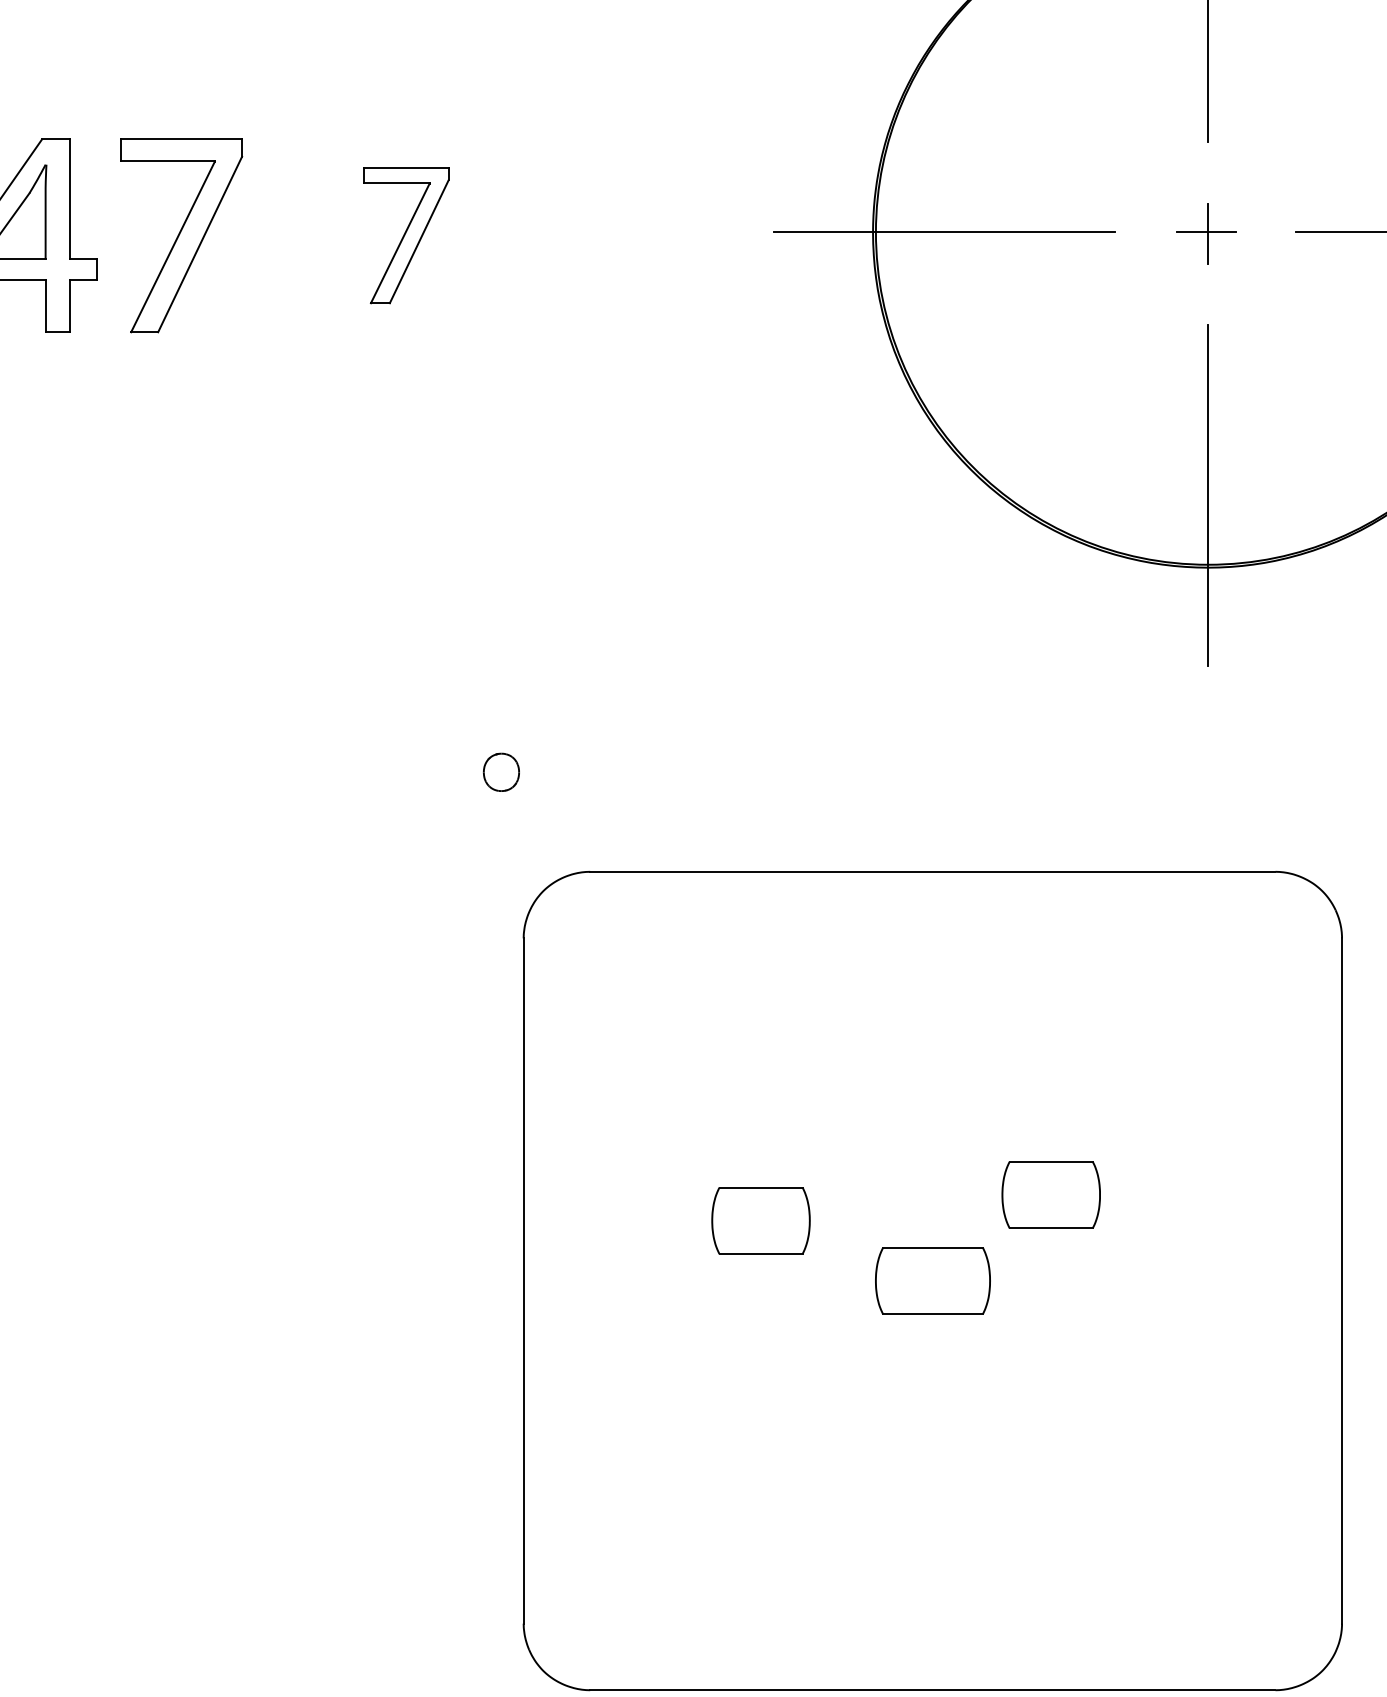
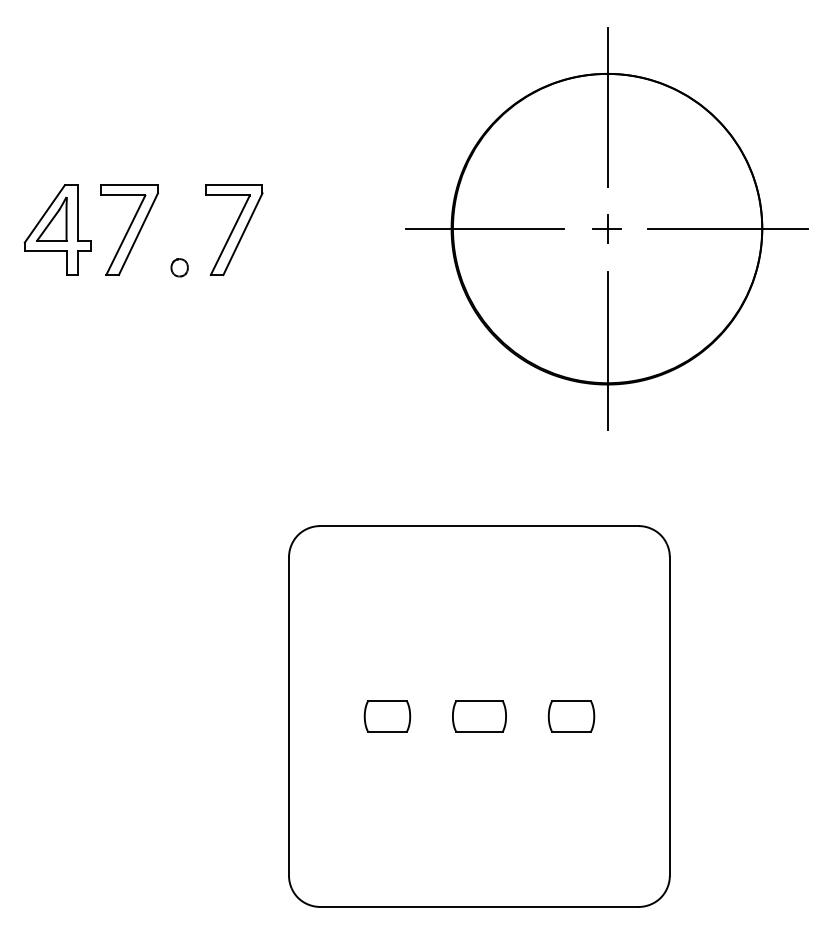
part: (406, 234) -> (234, 229), size x1.43
part: (501, 771) -> (179, 267), moved
part: (1051, 1195) -> (571, 716), moved
part: (761, 1220) -> (387, 716), moved

